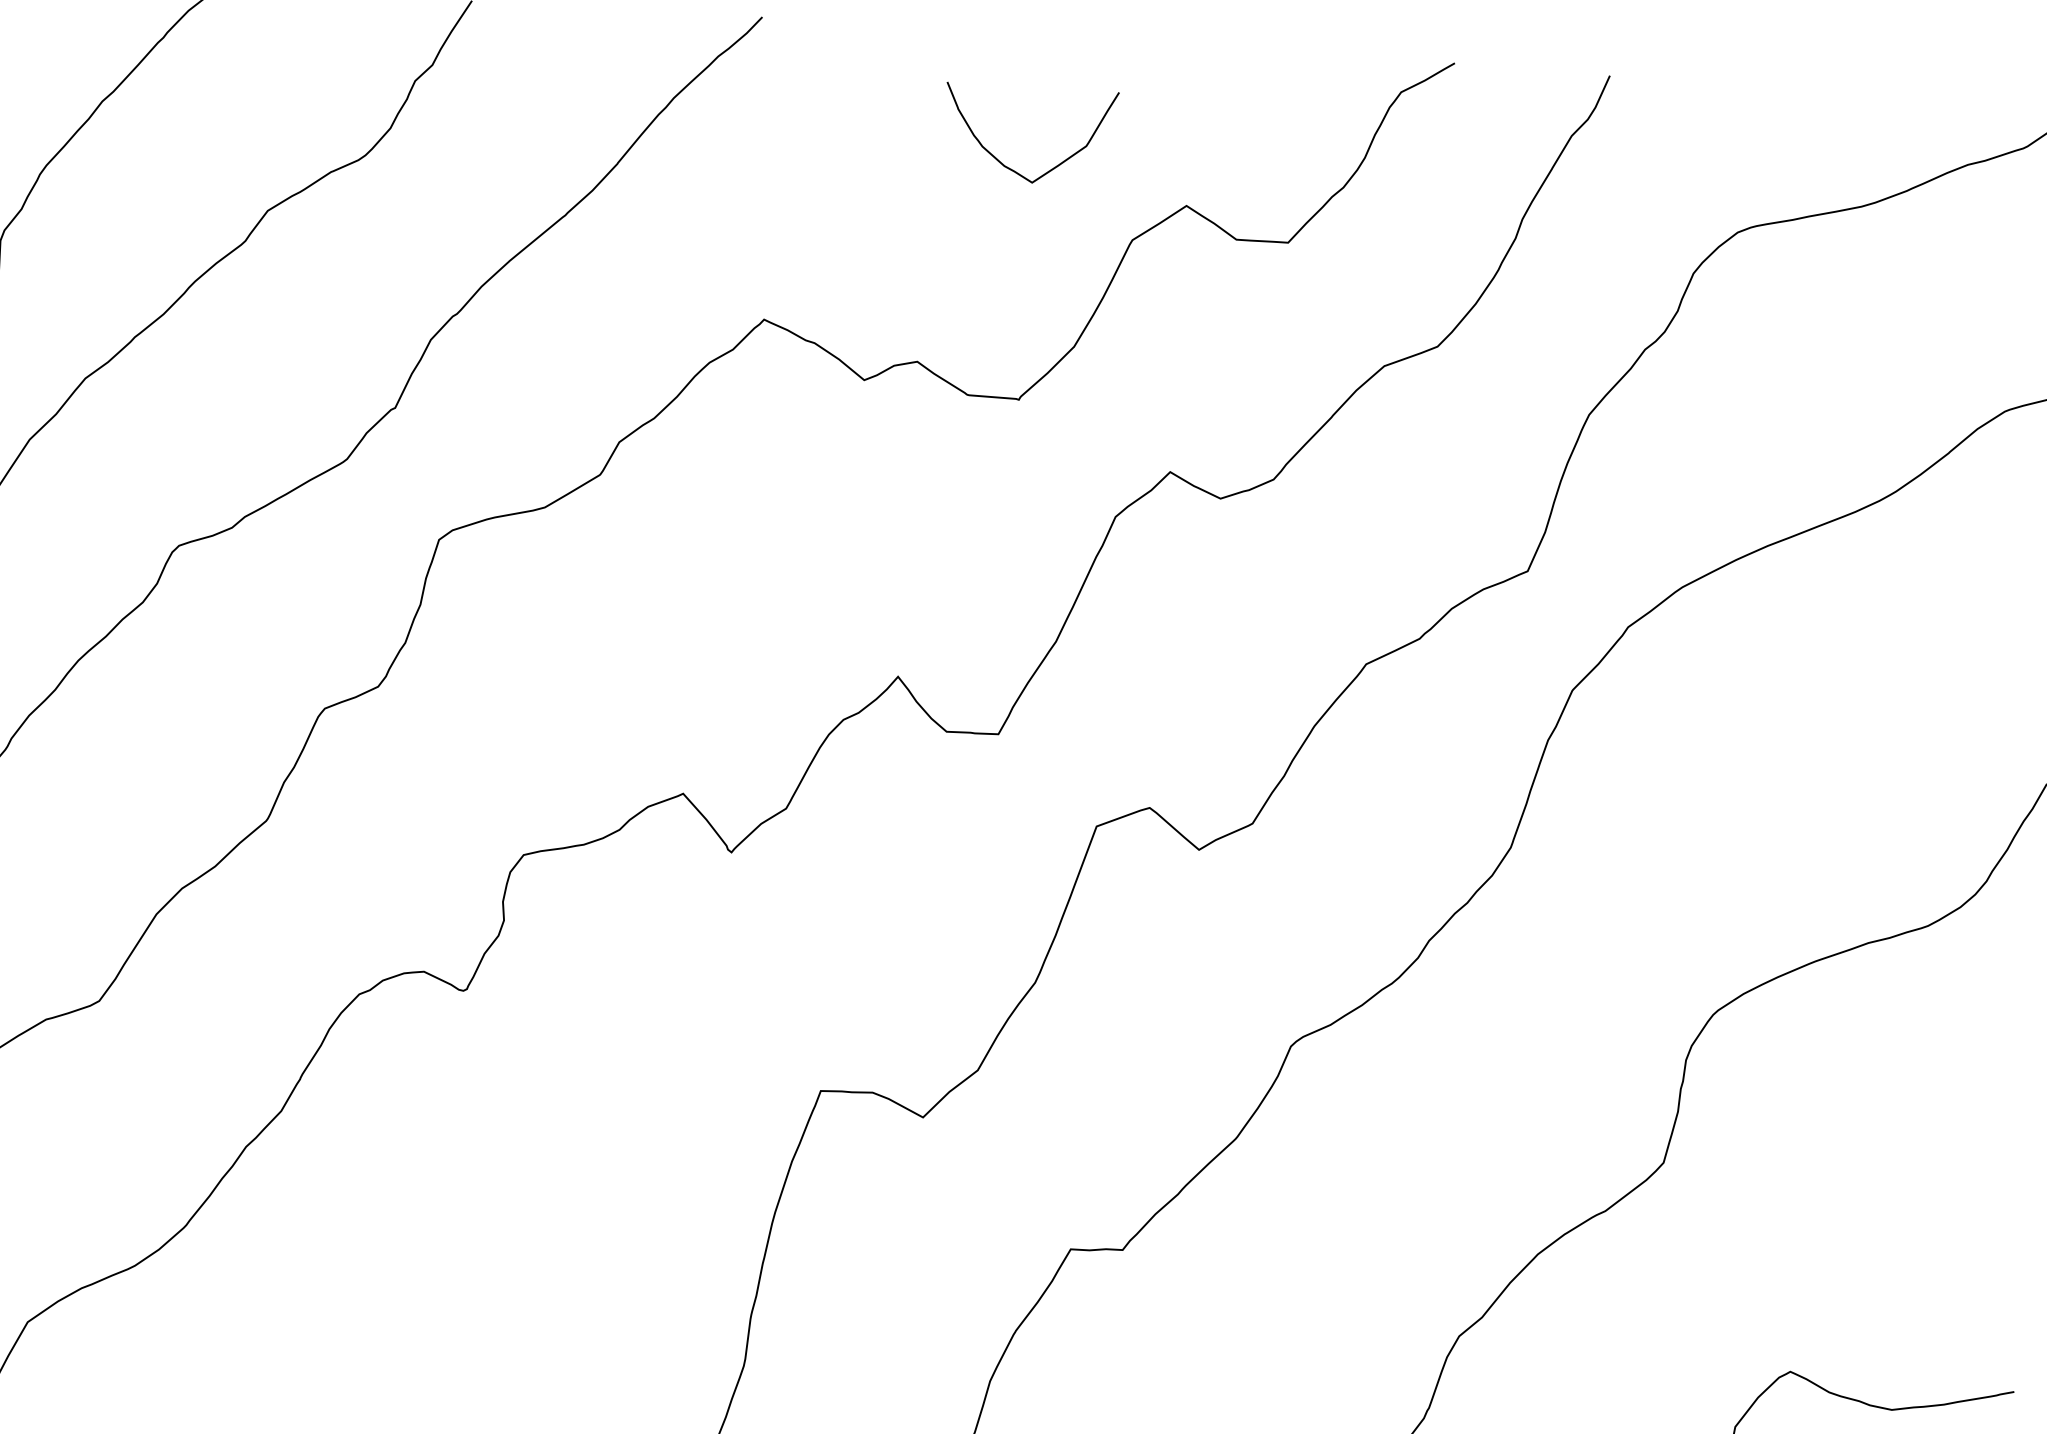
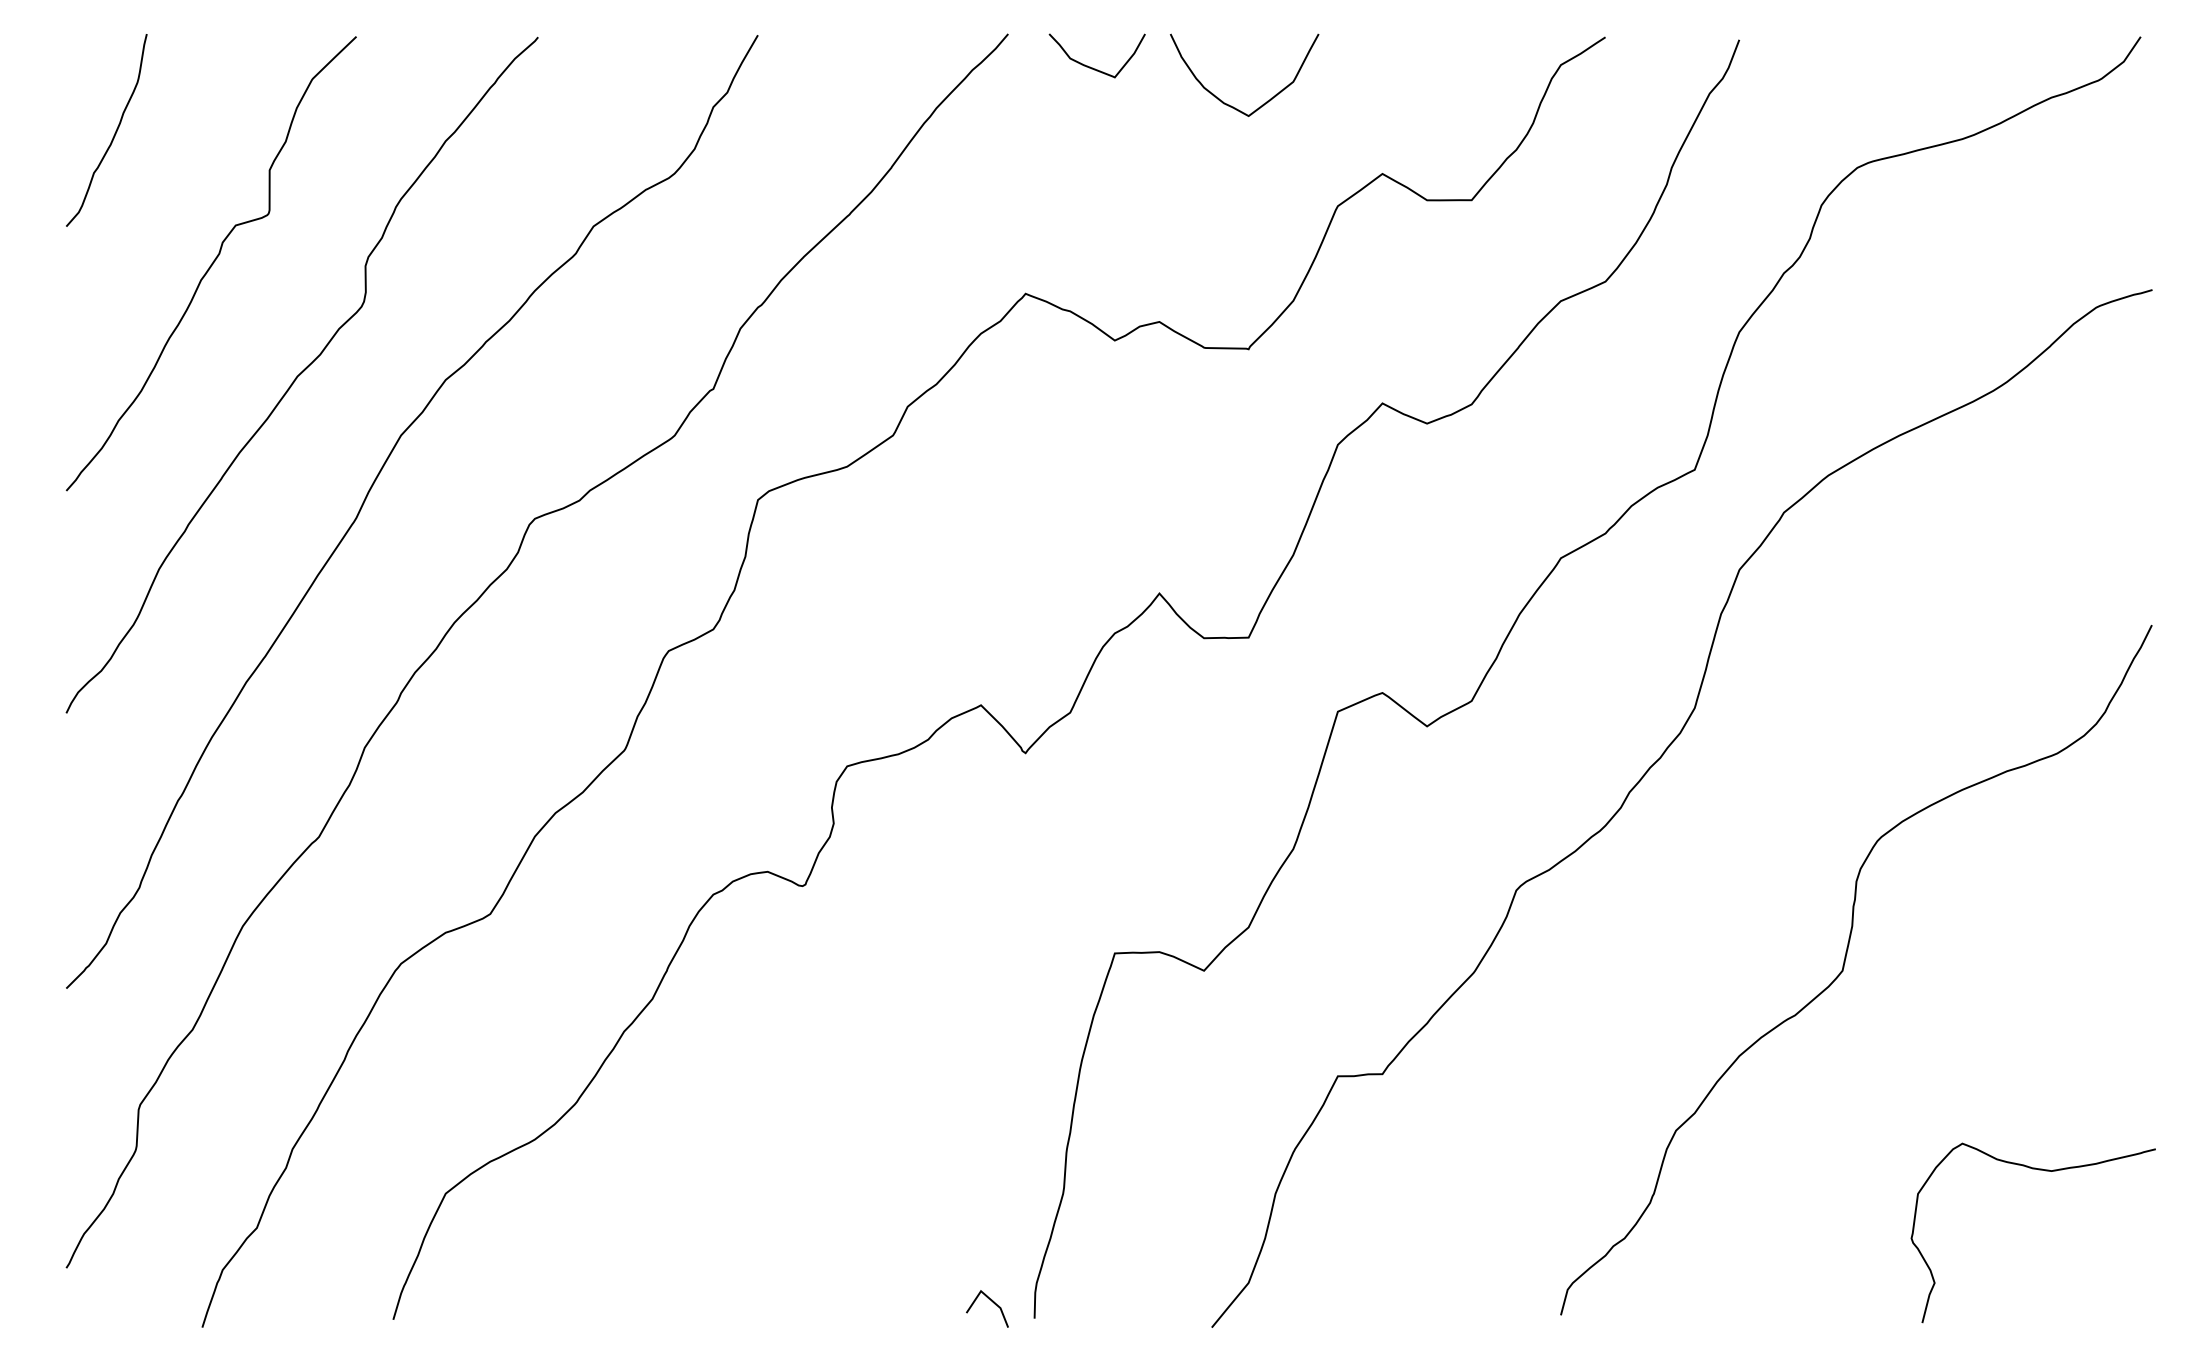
curve: (855, 60) -> (1090, 66), added
curve: (1010, 167) -> (1229, 104), moved

